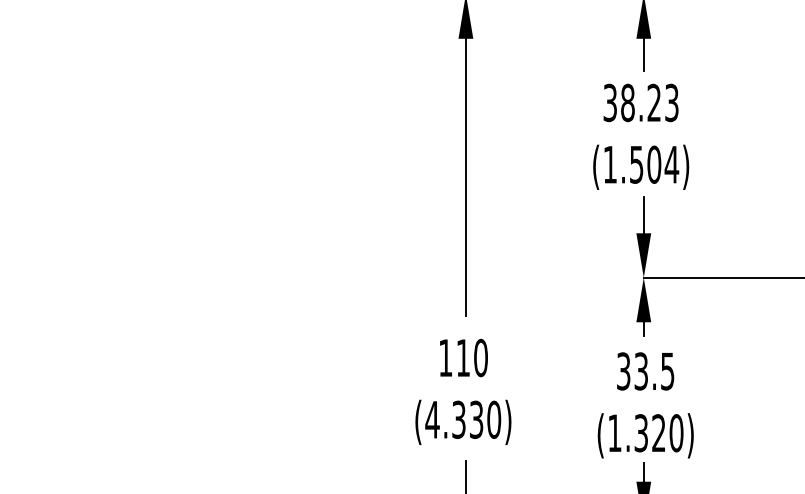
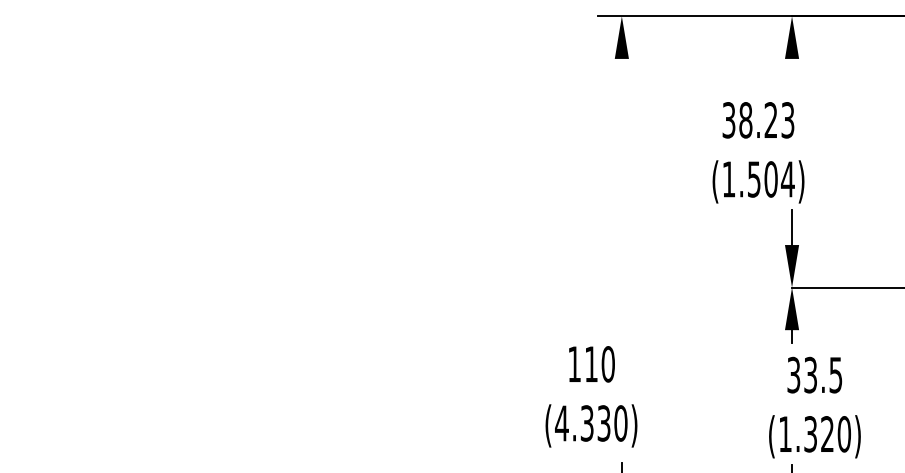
line: (644, 54) -> (792, 73), removed
text: (641, 136) -> (758, 152), moved
line: (465, 176) -> (621, 190), removed
text: (463, 391) -> (591, 396), moved
text: (645, 405) -> (814, 407), moved

